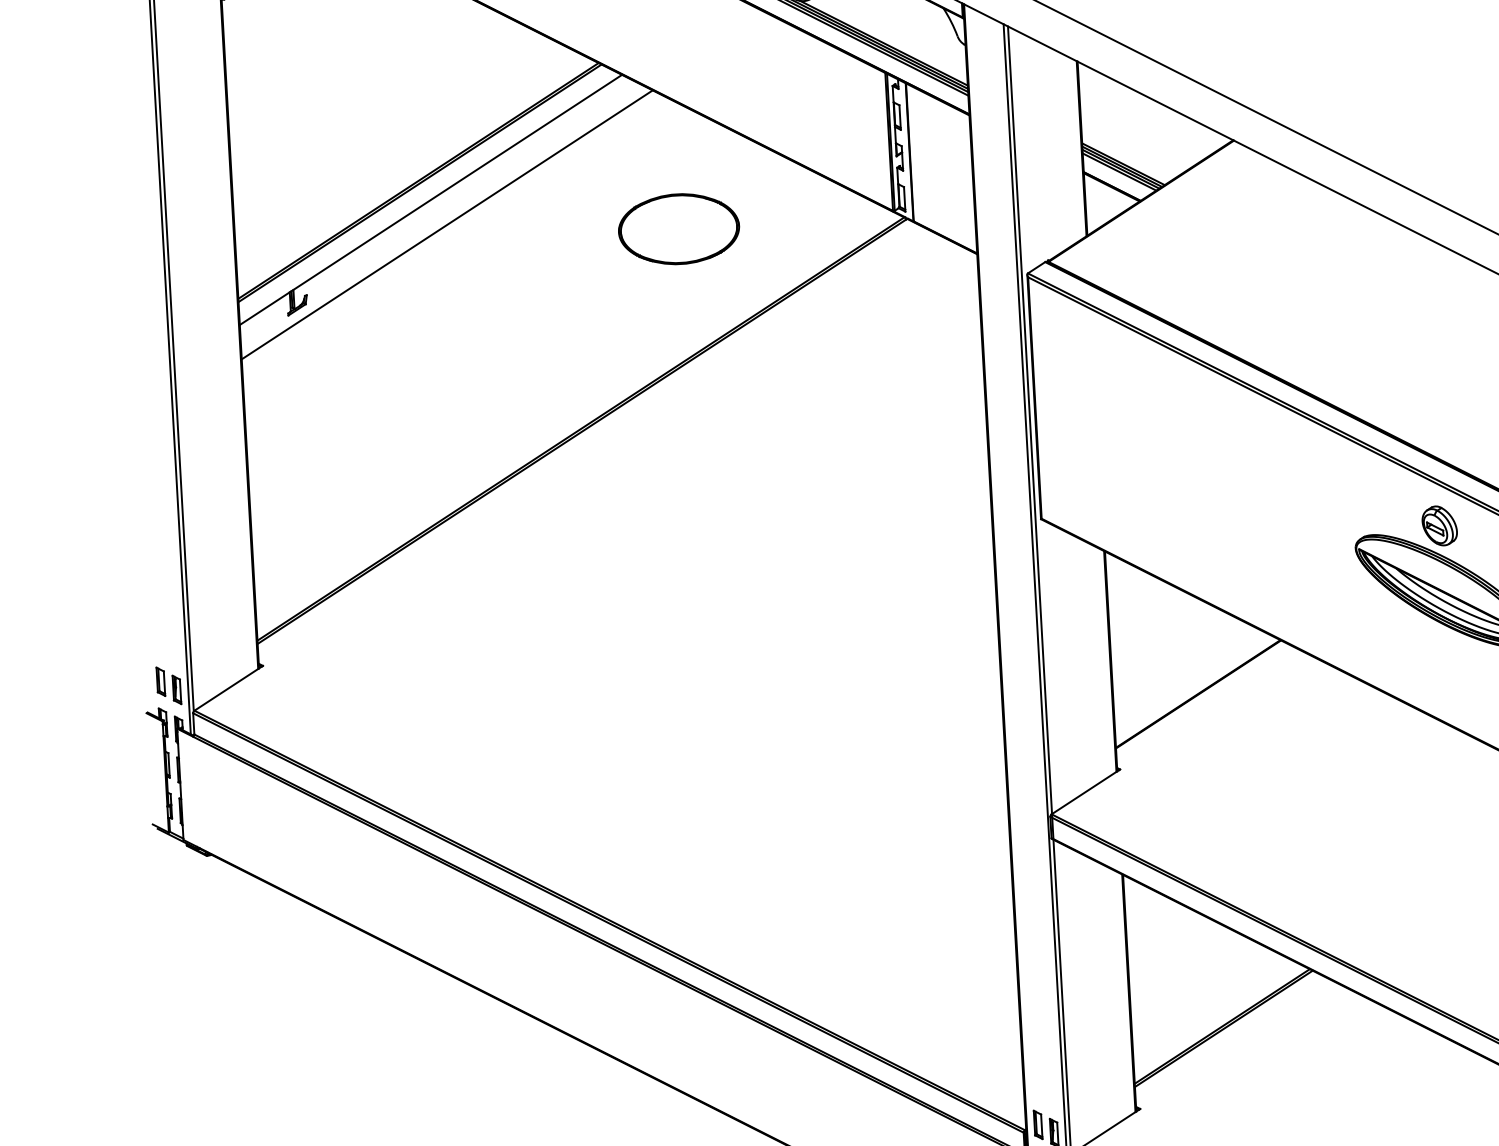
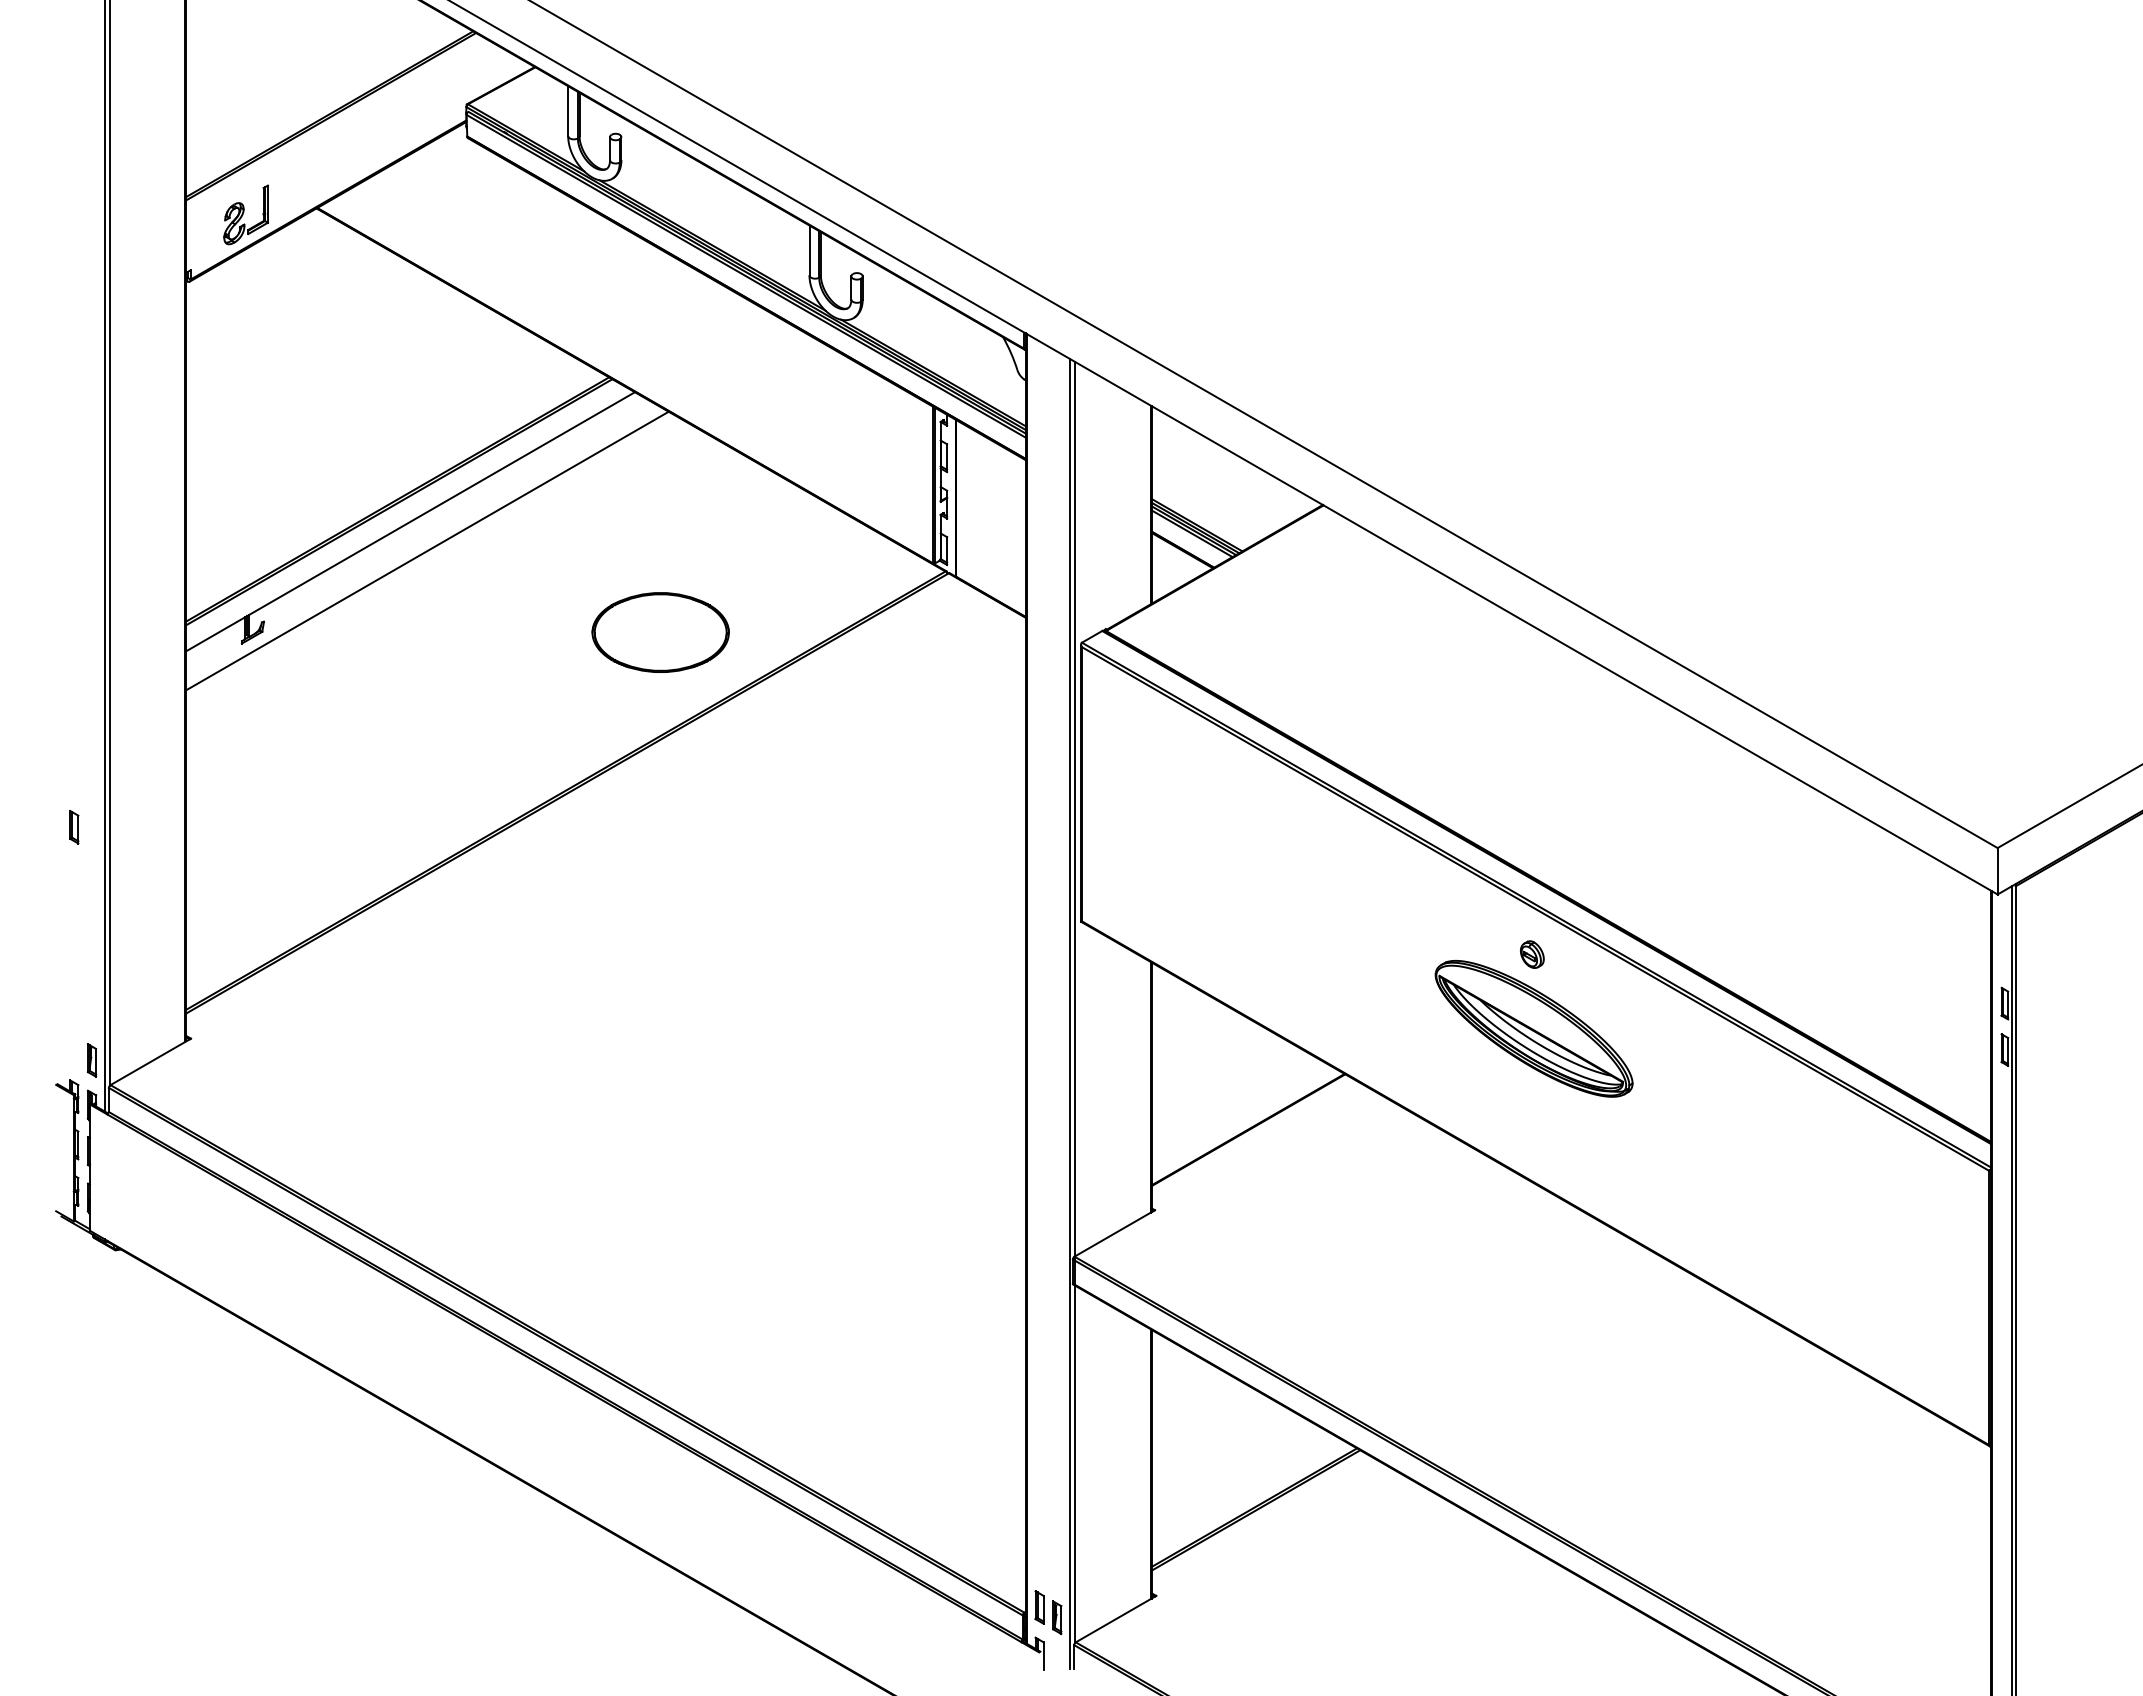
part: (678, 229) -> (660, 632), moved
part: (1439, 525) -> (1532, 954), size x0.6
part: (161, 682) -> (74, 827), moved

